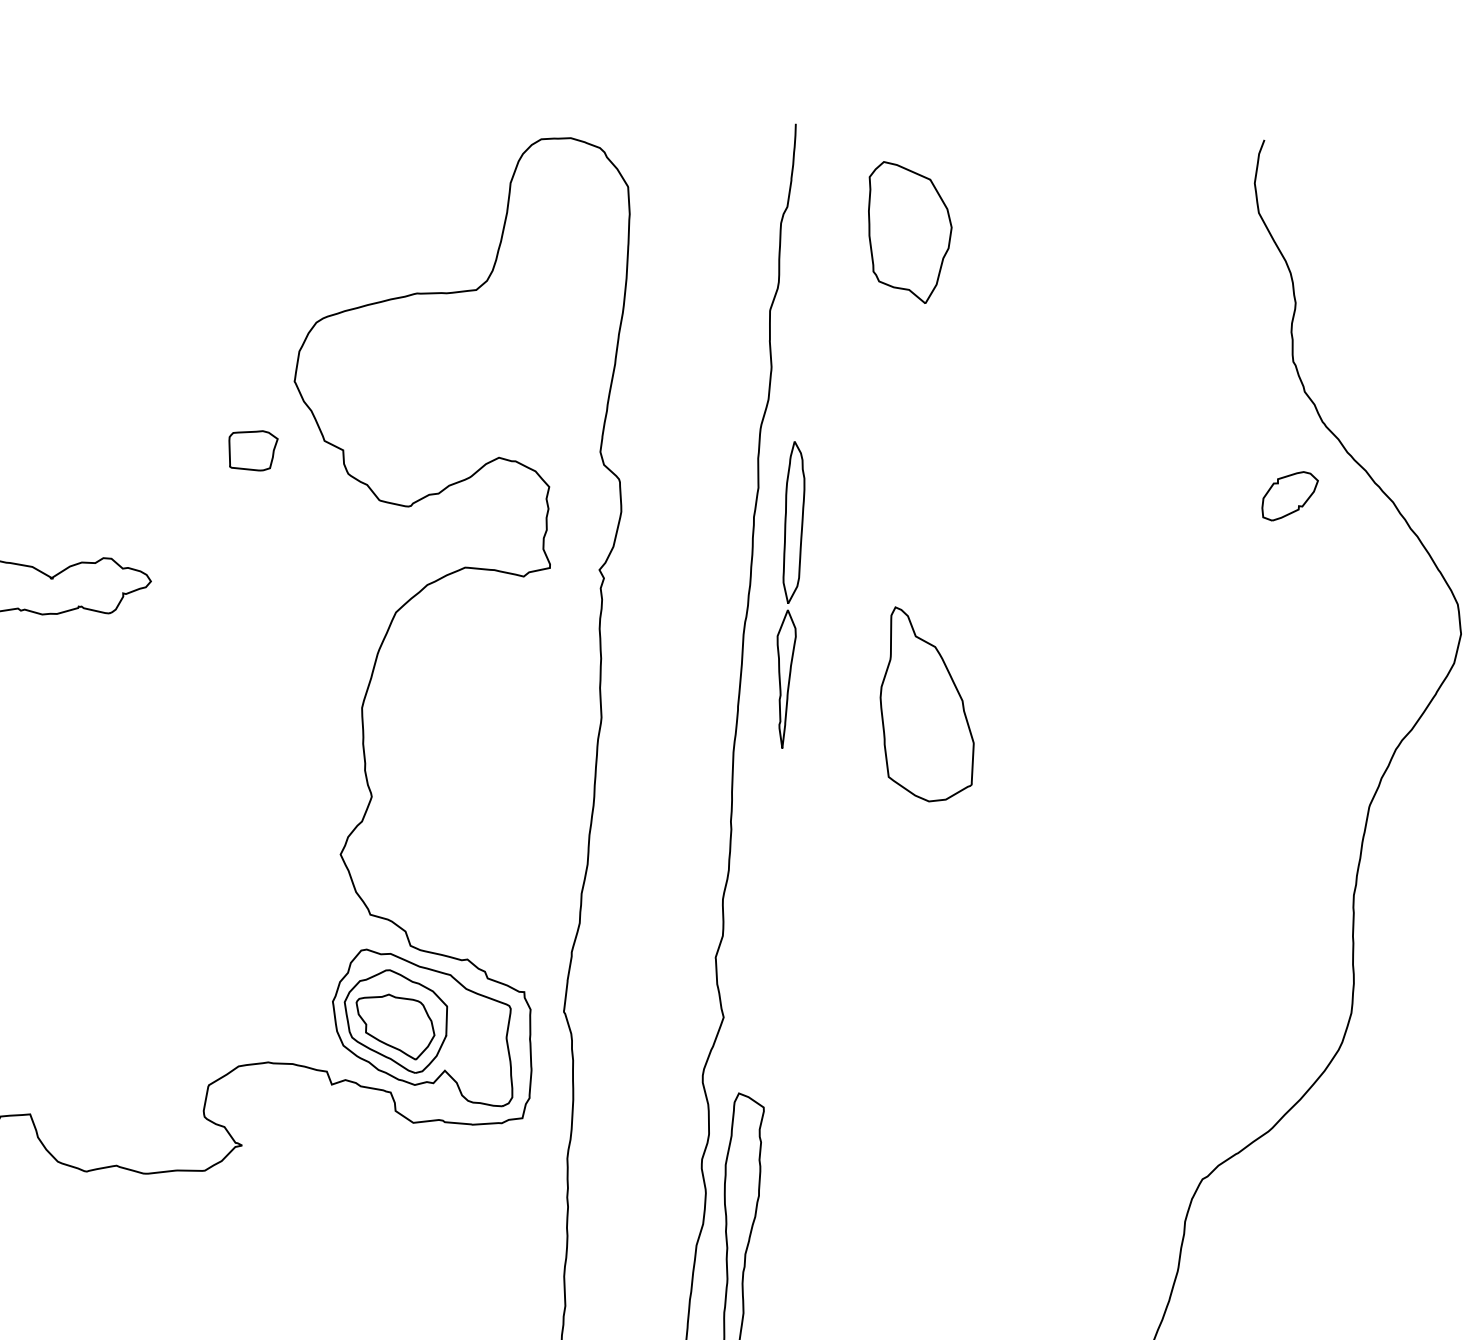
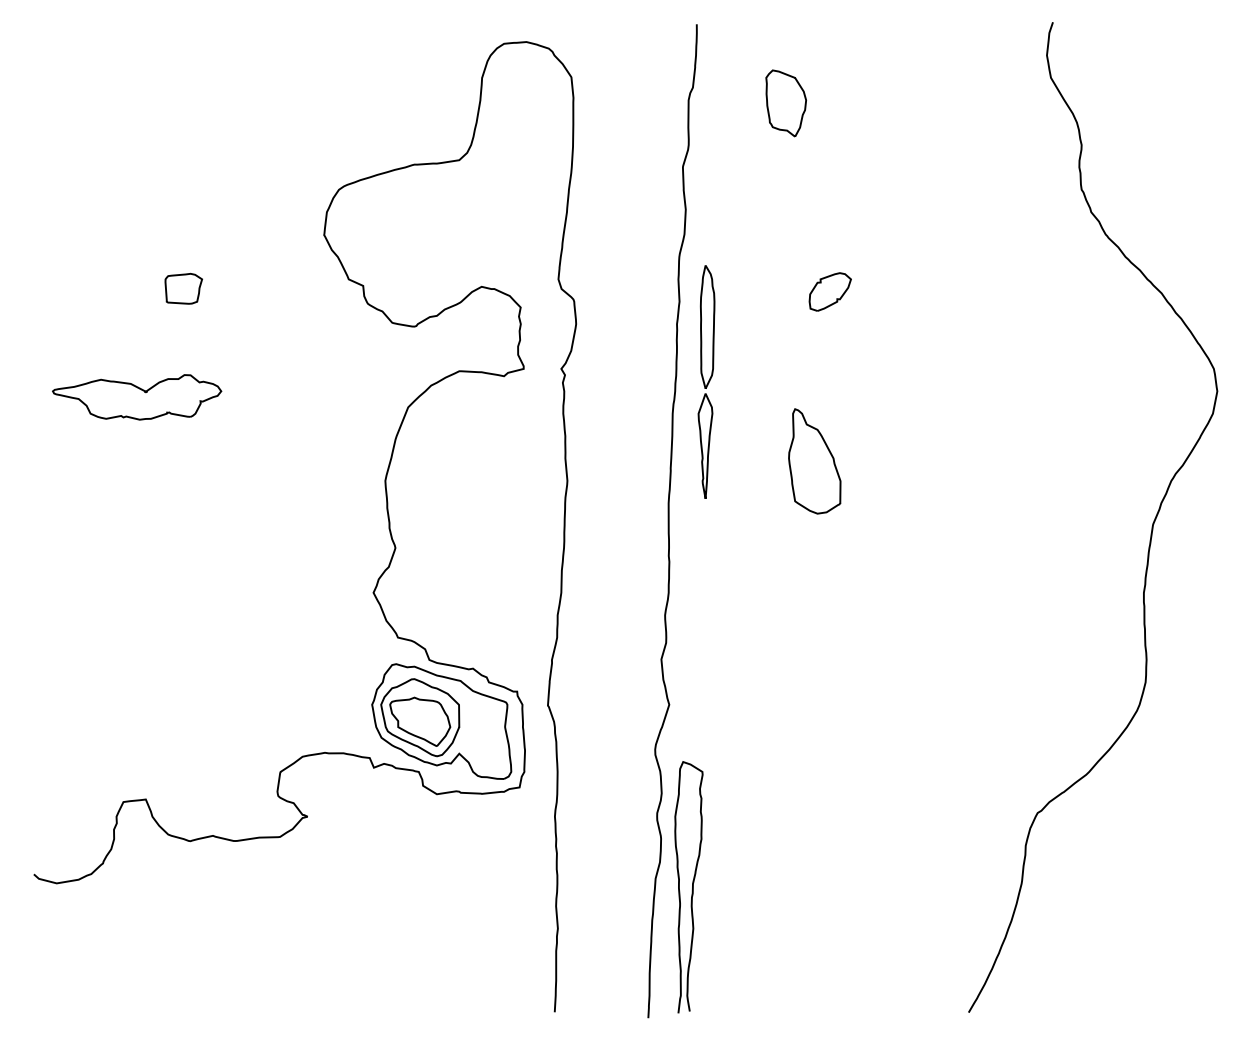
part: (908, 232) -> (785, 103), size x0.62
part: (252, 450) -> (183, 288), moved
part: (1289, 495) -> (829, 291), moved
part: (927, 705) -> (814, 461), size x0.71

